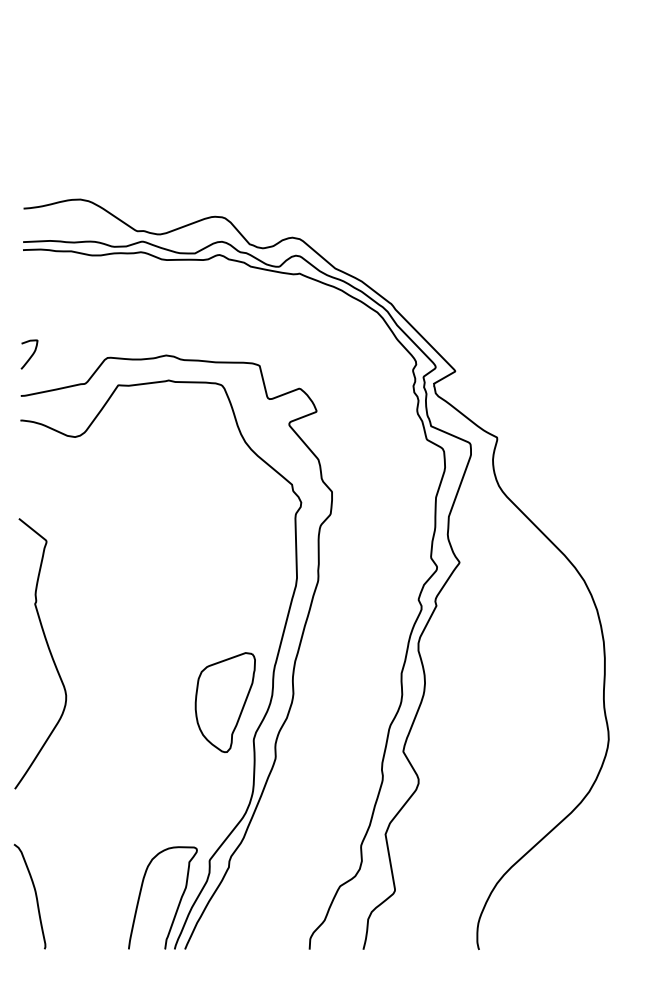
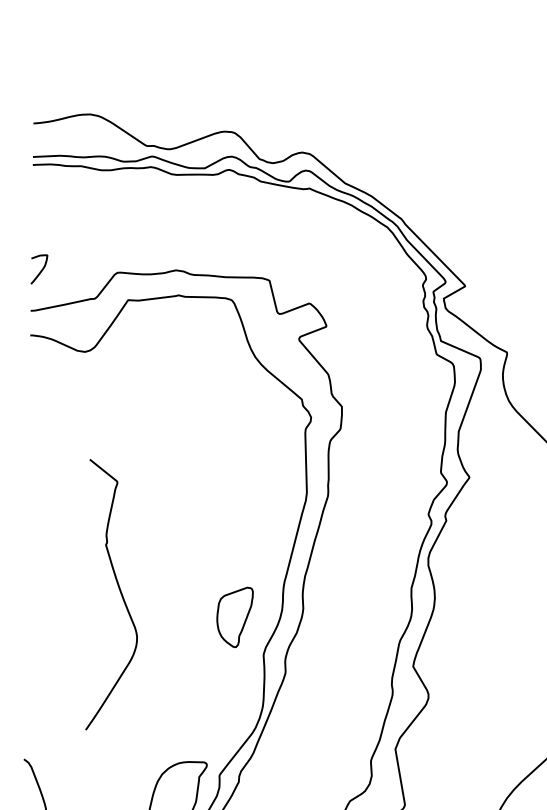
curve: (48, 650) -> (119, 591), moved
part: (224, 702) -> (234, 617), size x0.6

